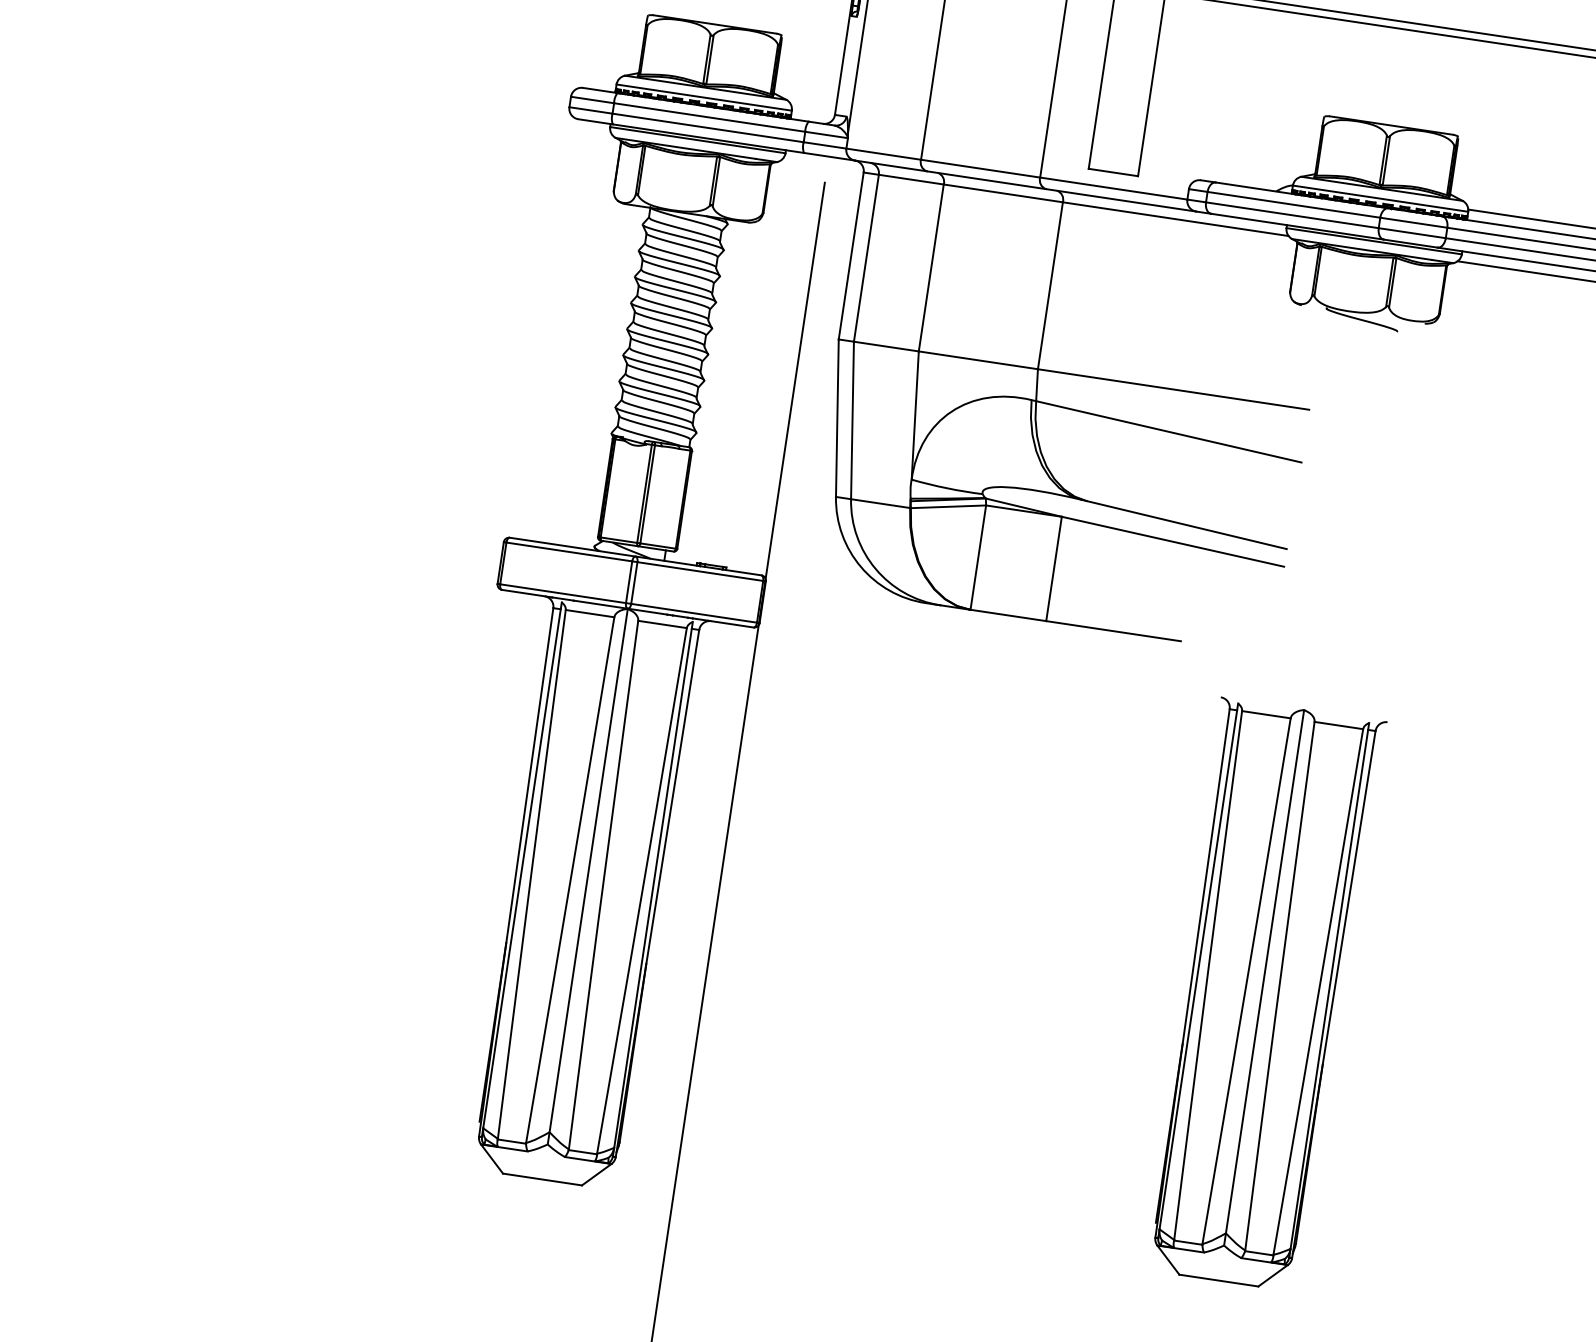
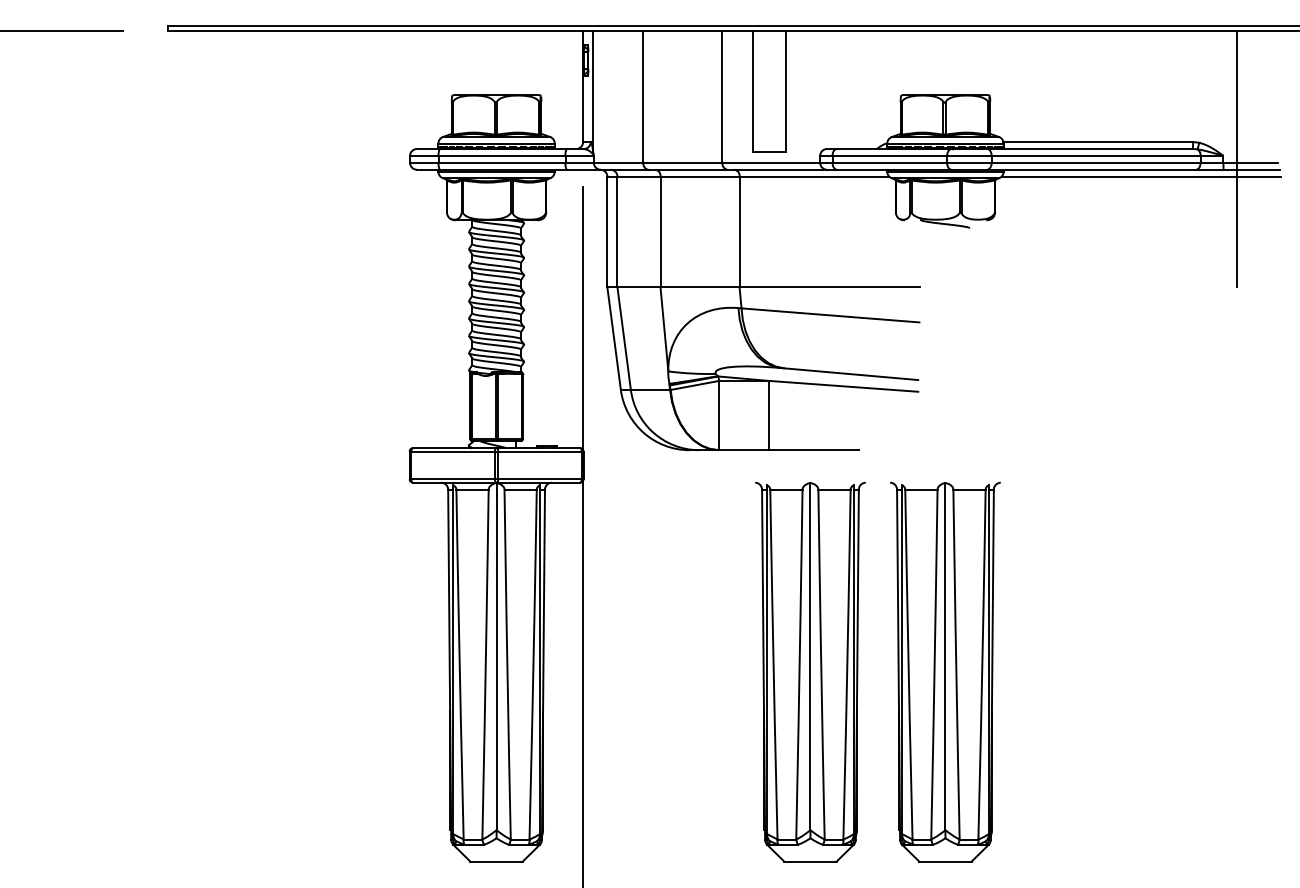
part: (1058, 963) -> (810, 671), added

